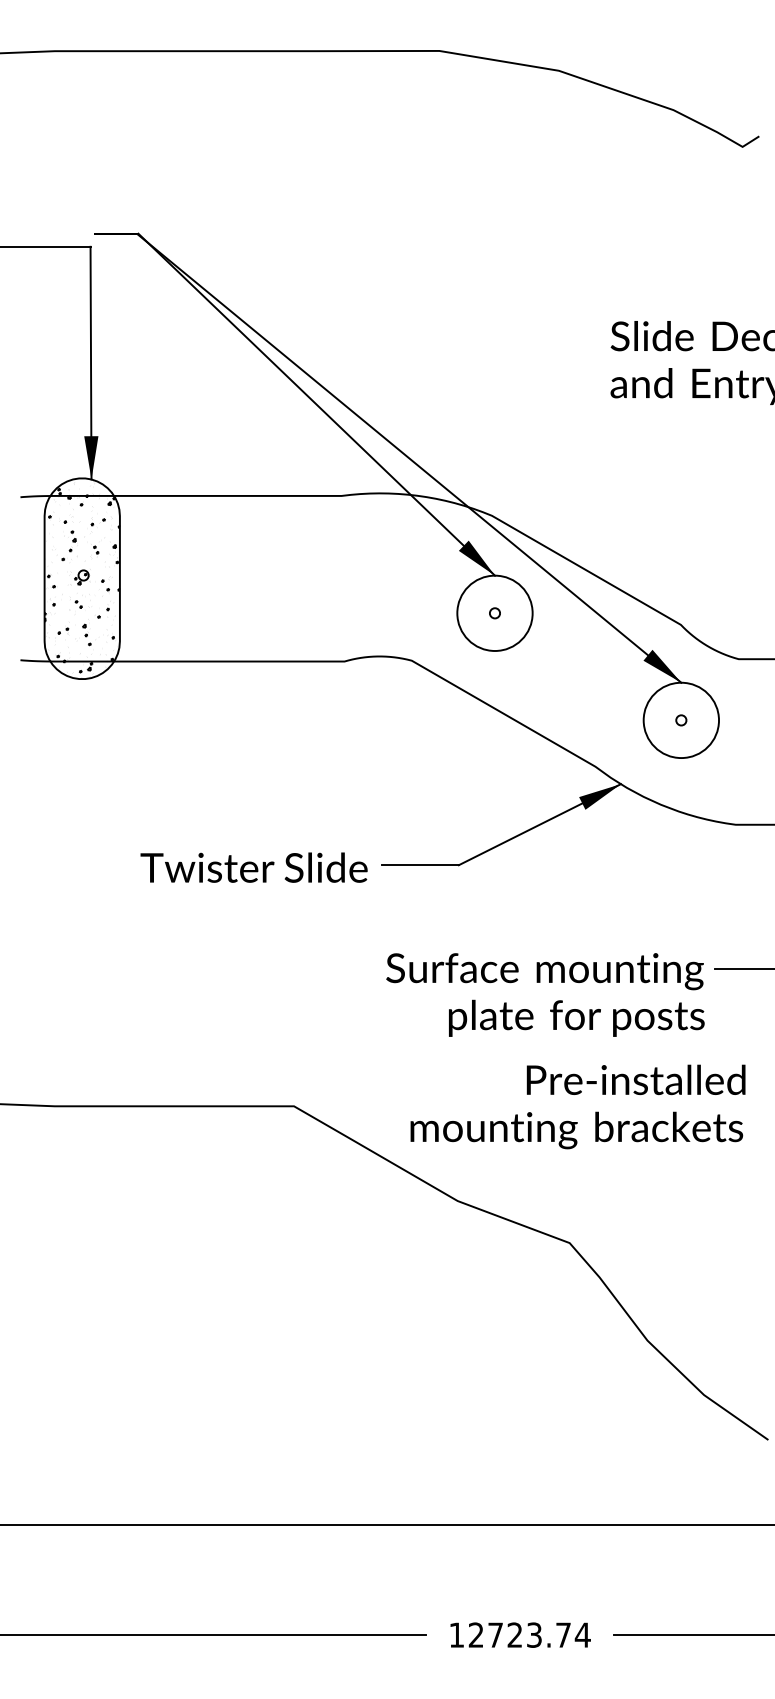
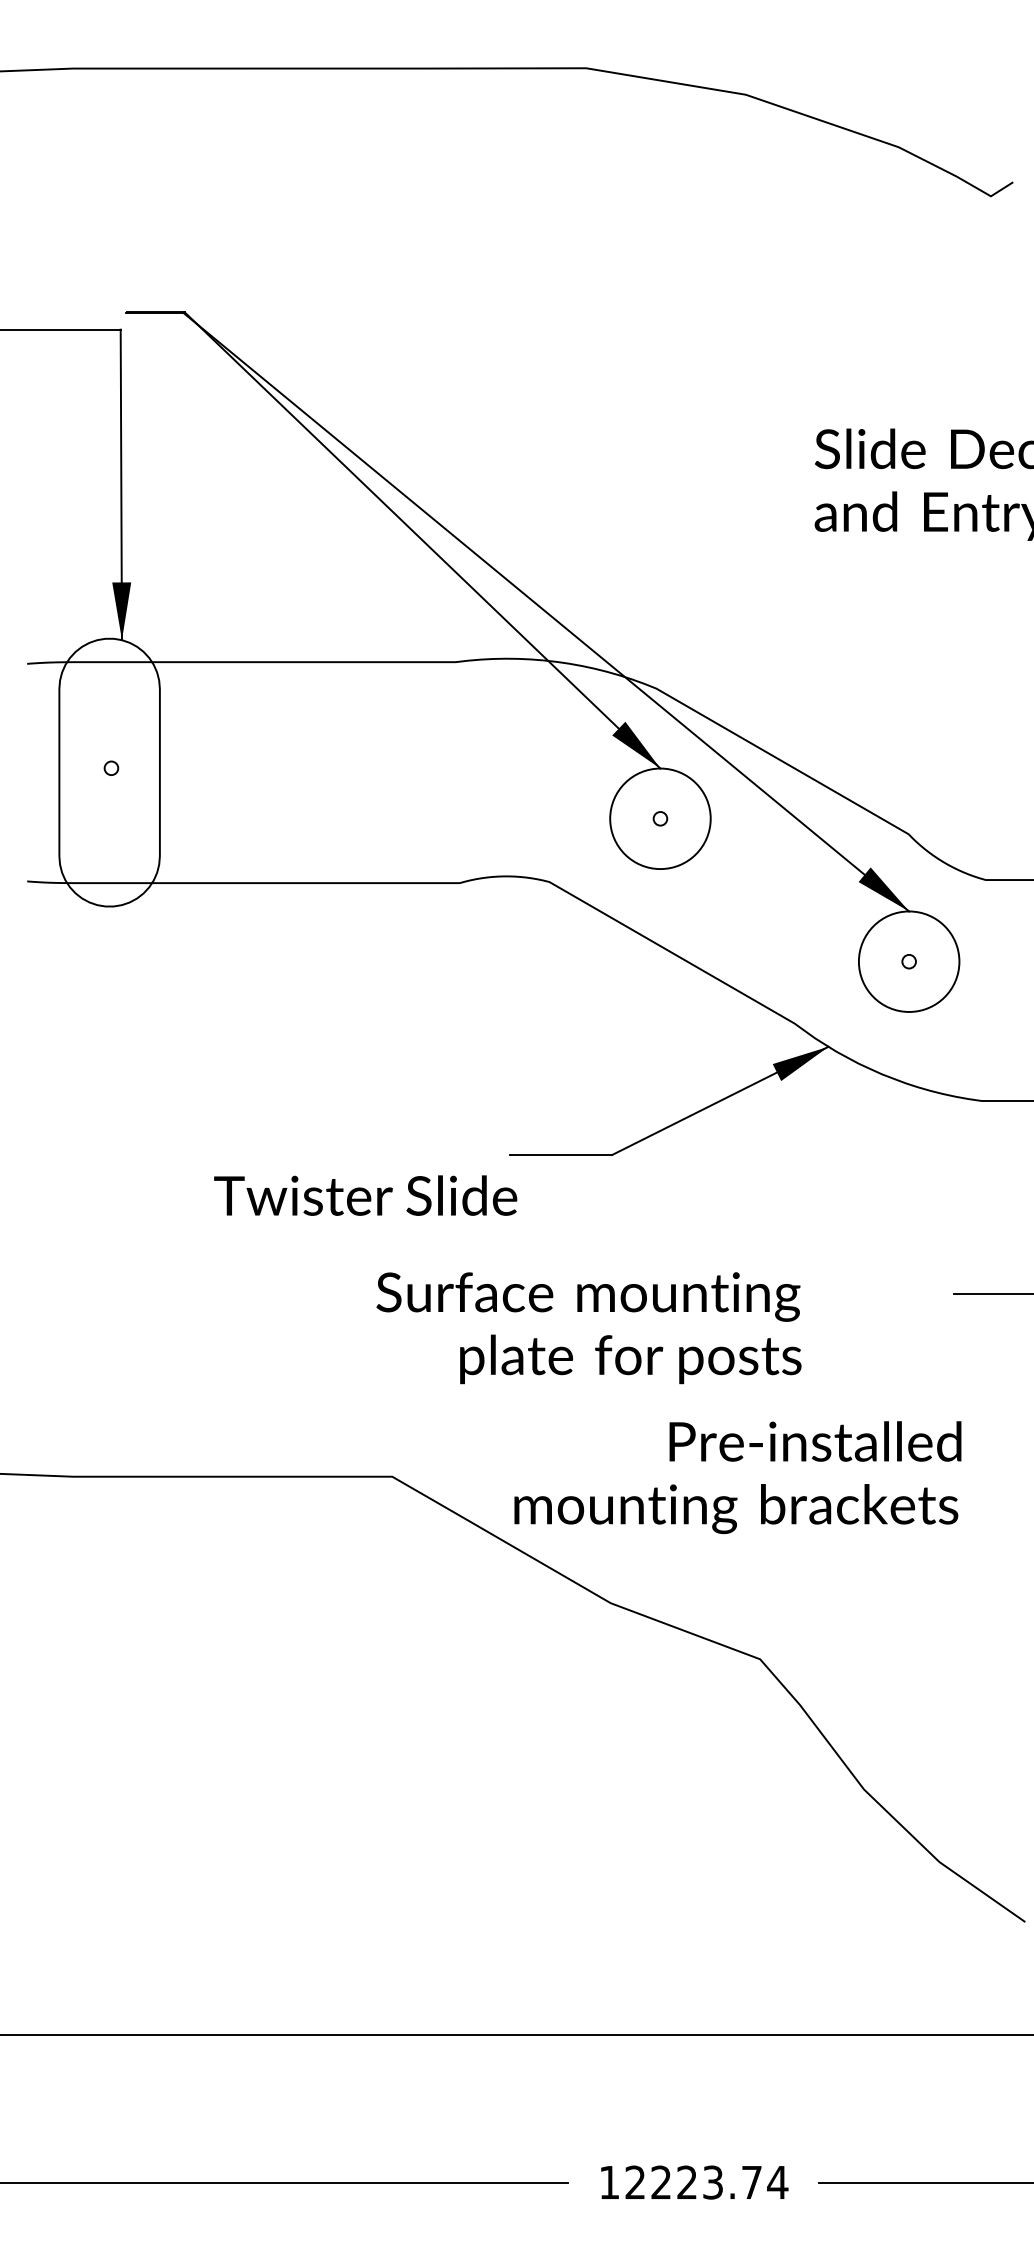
hatch: (81, 579) -> (108, 773), removed
text: (253, 867) -> (364, 1195), moved
text: (545, 994) -> (589, 1327), moved
text: (577, 1106) -> (737, 1476), moved
text: (495, 1634) -> (661, 2181), 12723.74 -> 12223.74

